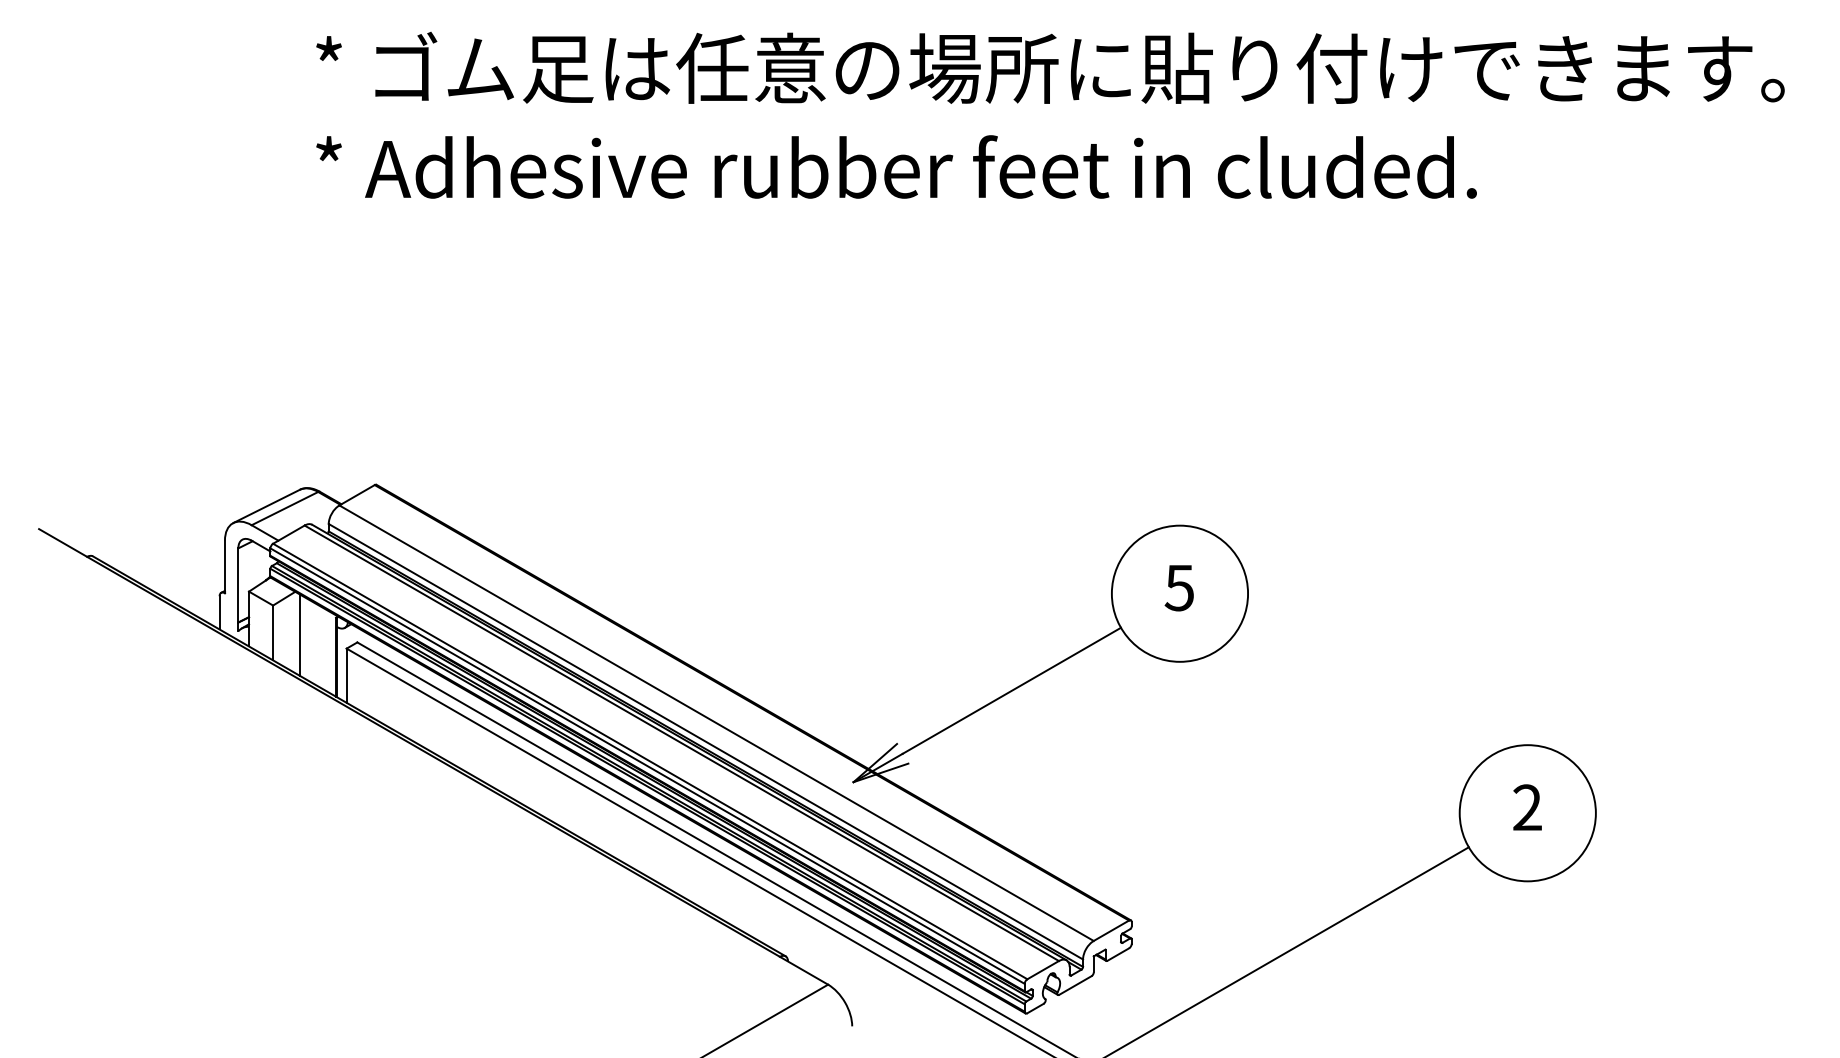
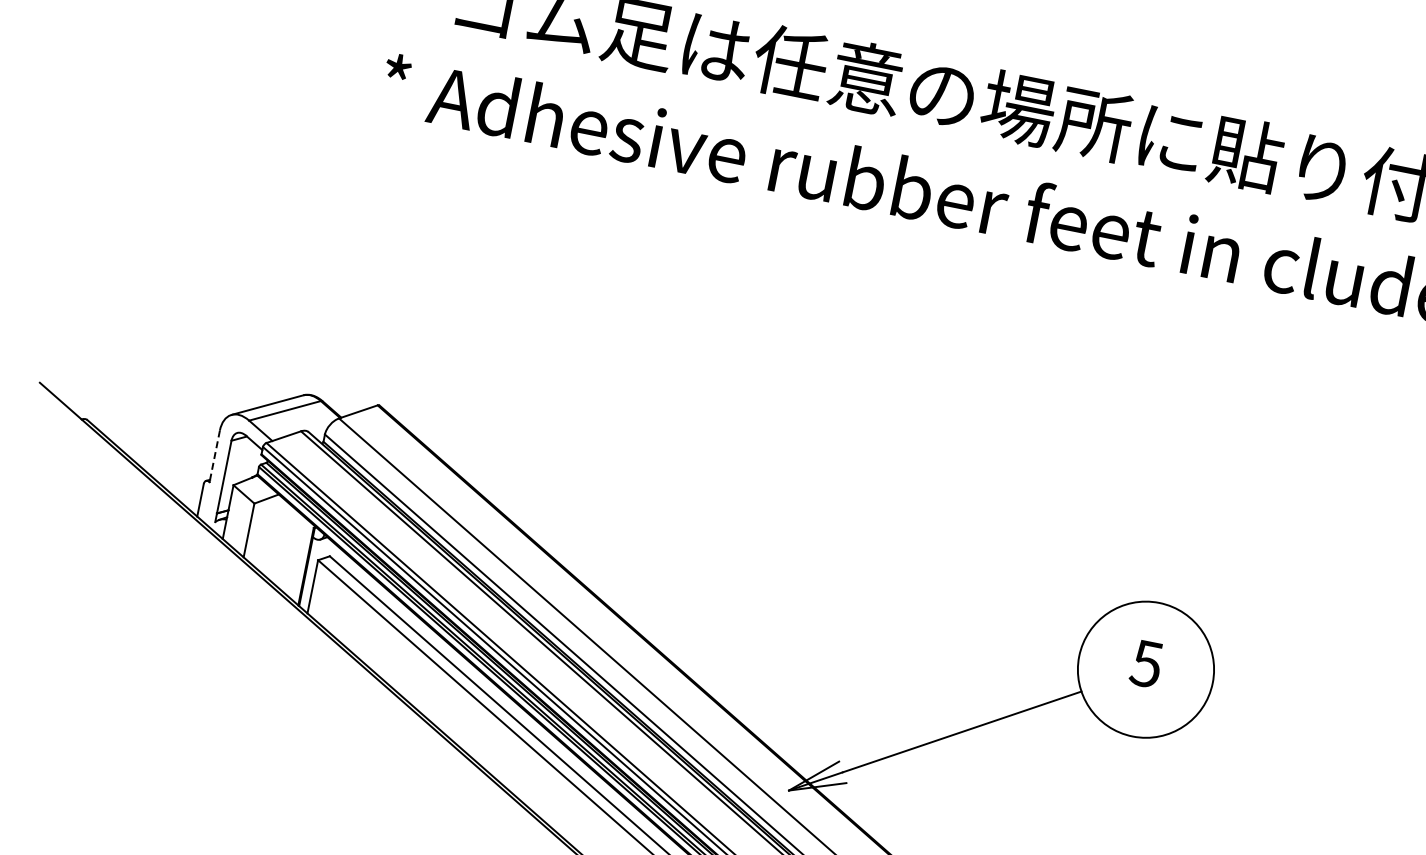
line: (224, 567) -> (214, 456), solid -> dashed
line: (299, 634) -> (274, 537), removed

